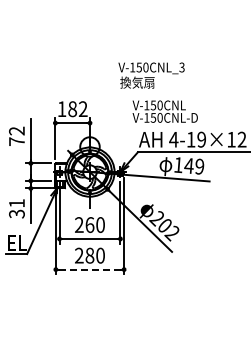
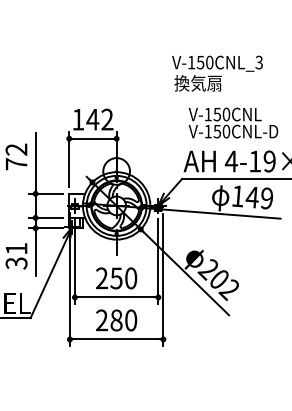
text: (151, 75) -> (217, 73), moved
text: (72, 109) -> (92, 120), 182 -> 142
text: (164, 111) -> (232, 122), moved
text: (89, 224) -> (115, 277), 260 -> 250
line: (90, 269) -> (117, 339), dashed -> solid

